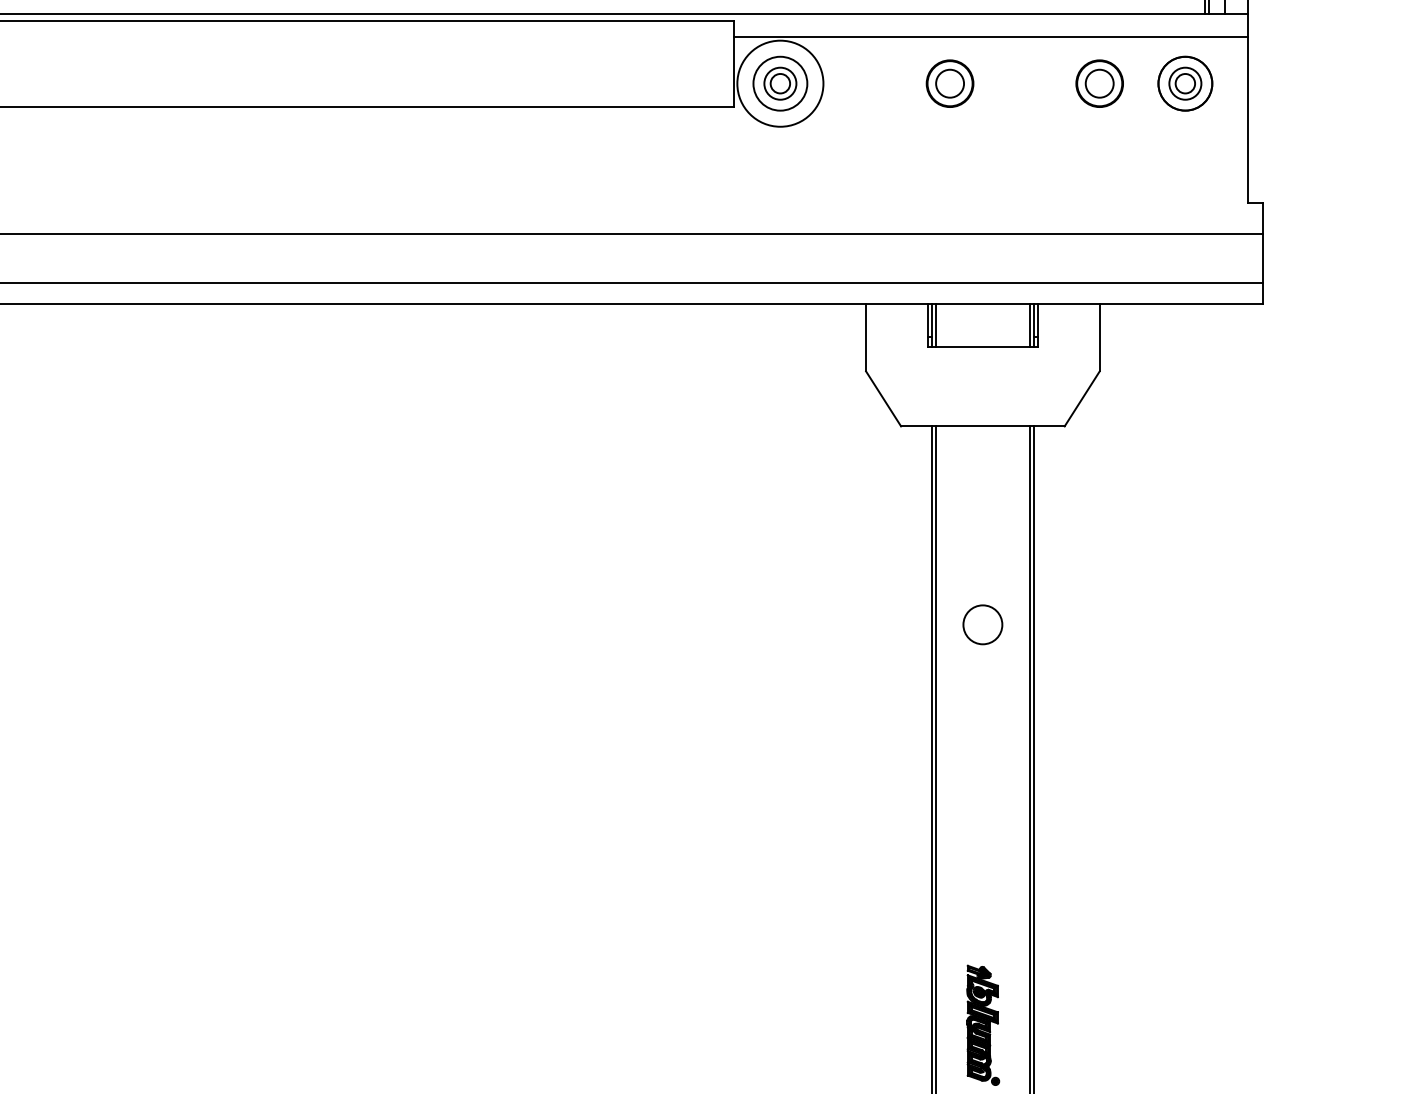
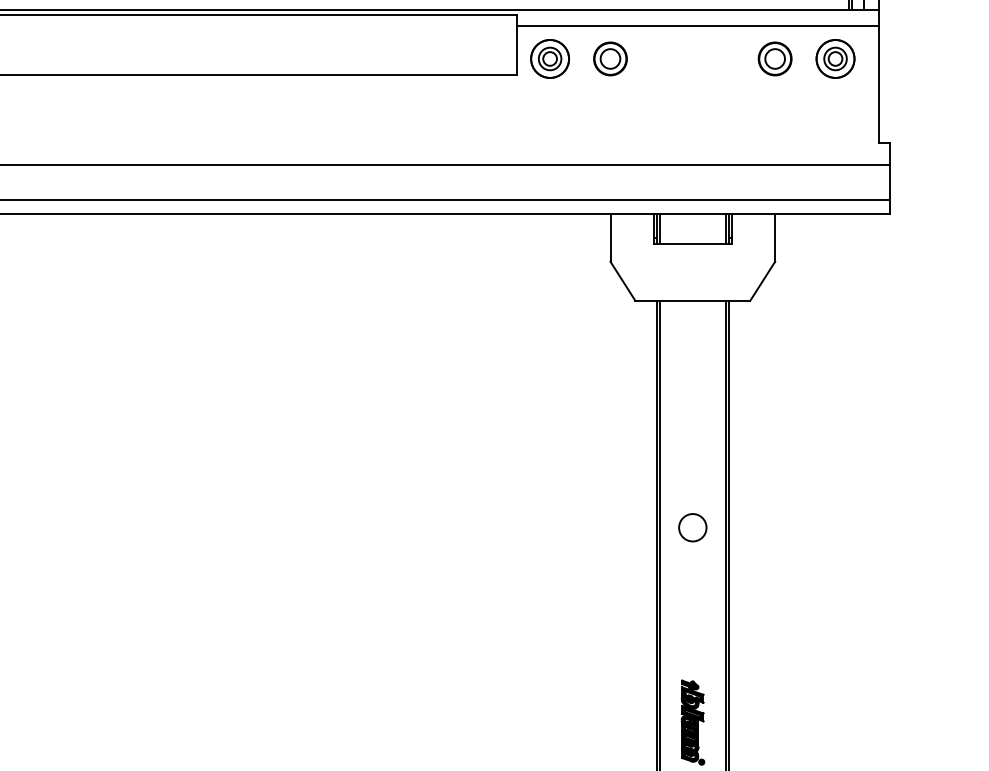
circle: (780, 83) -> (550, 58), size x0.62
part: (949, 83) -> (610, 58), moved
circle: (982, 624) -> (692, 527), moved

